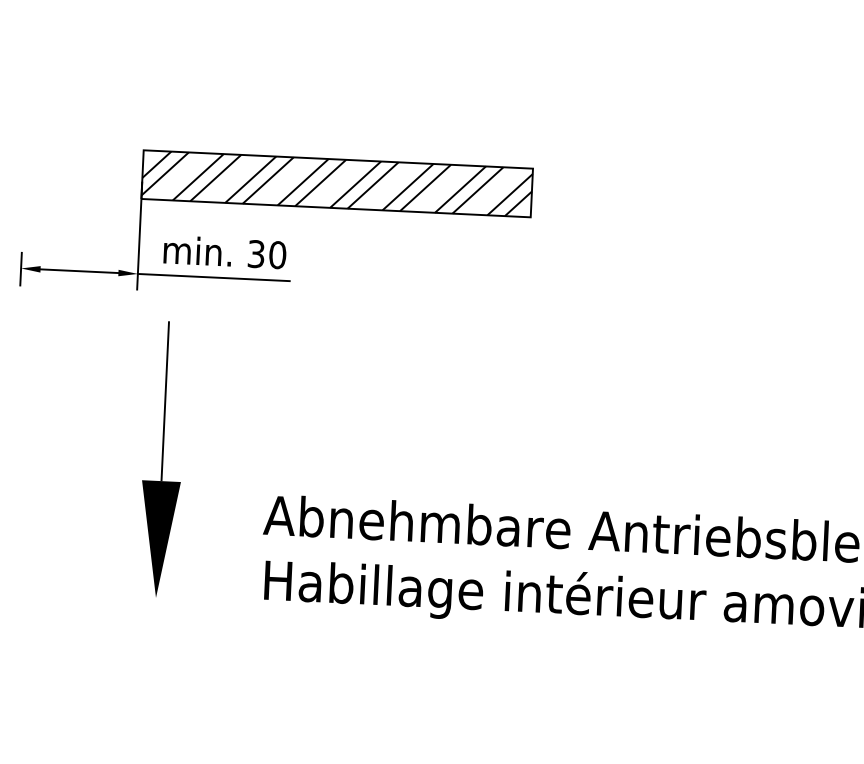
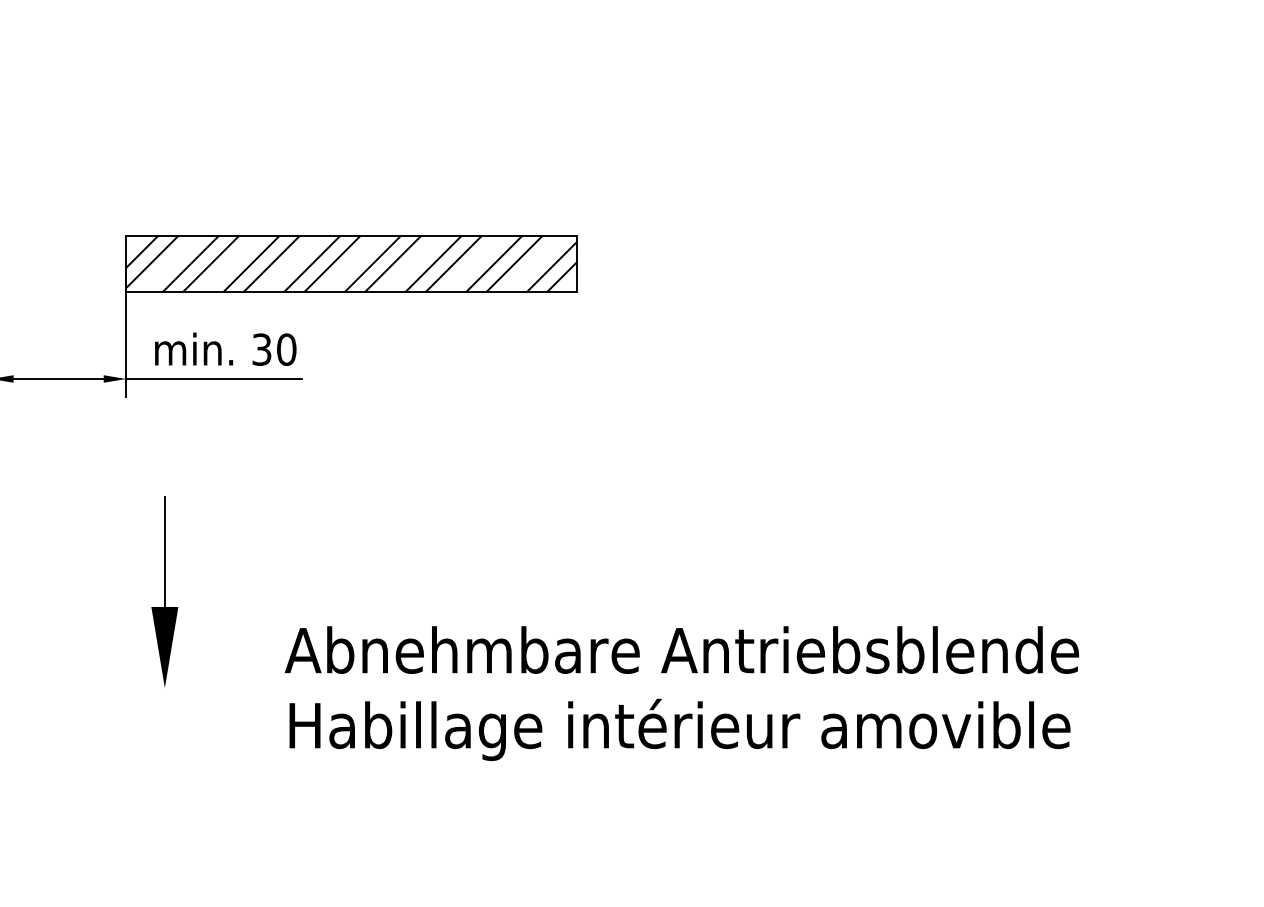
part: (162, 459) -> (164, 591), size x0.6

